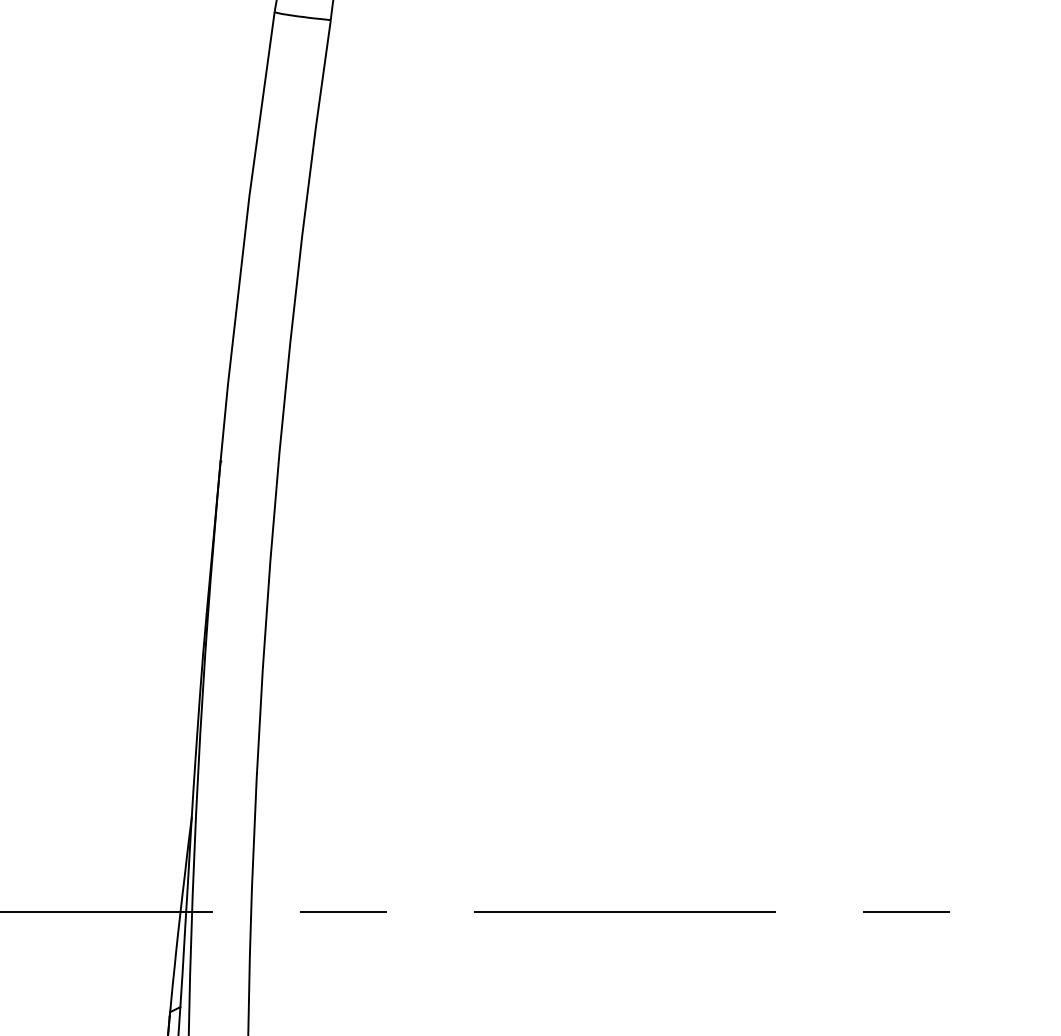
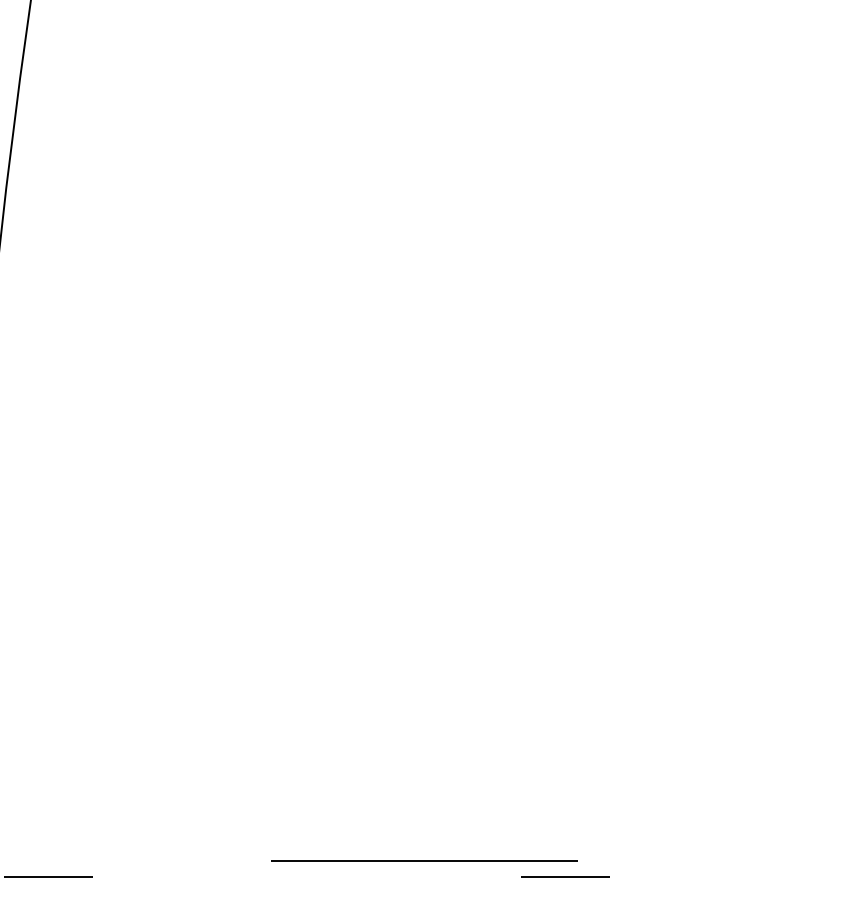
line: (624, 911) -> (423, 859), moved
line: (906, 911) -> (565, 876), moved

